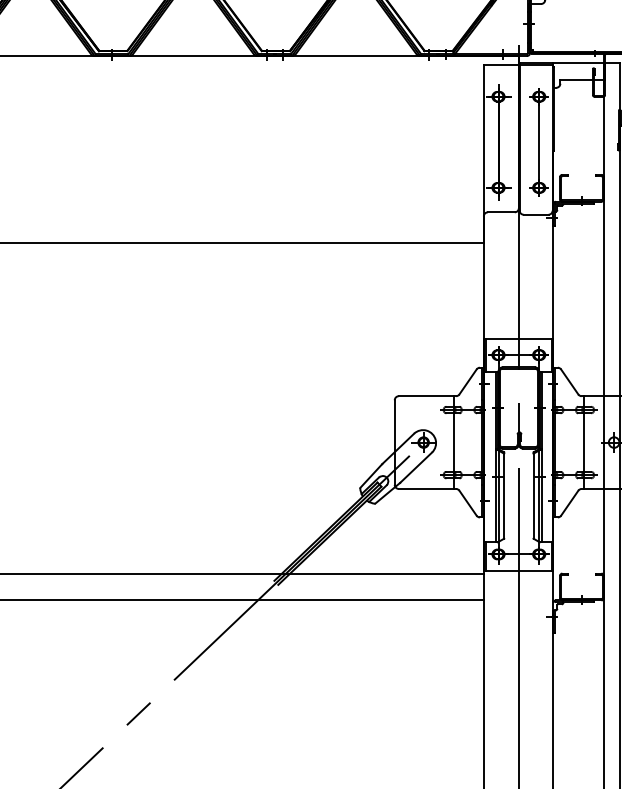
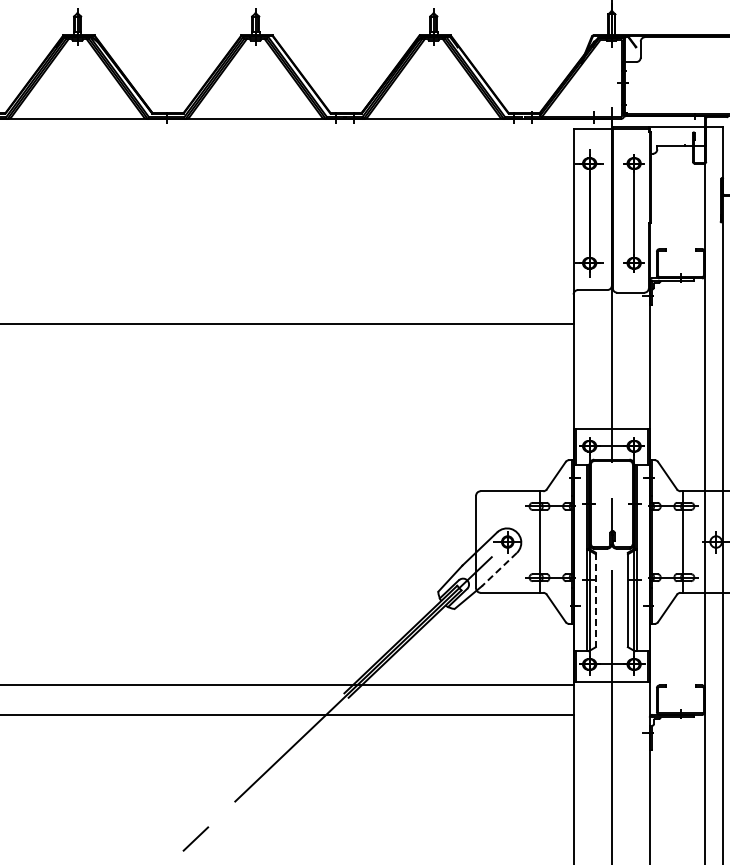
line: (416, 467) -> (499, 569), solid -> dashed
line: (503, 496) -> (595, 600), solid -> dashed

